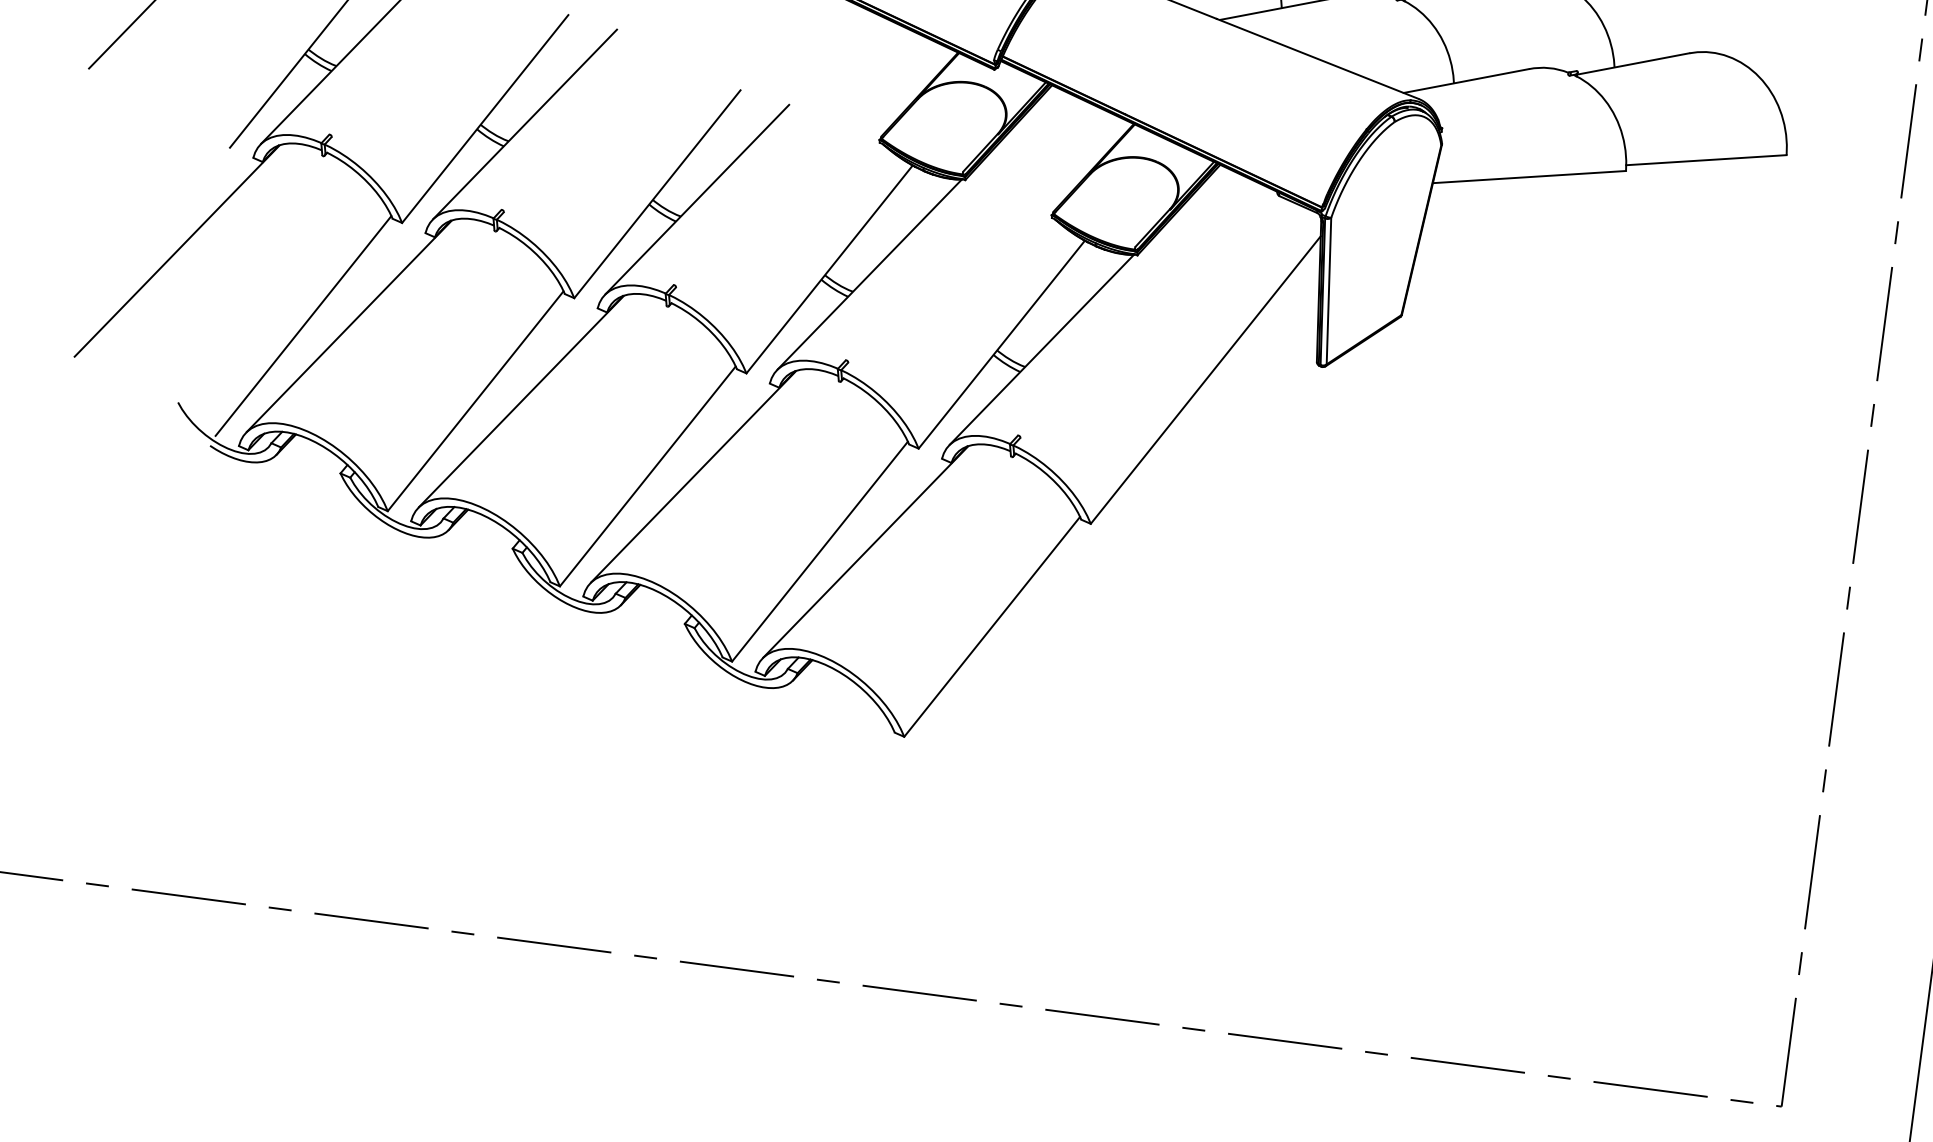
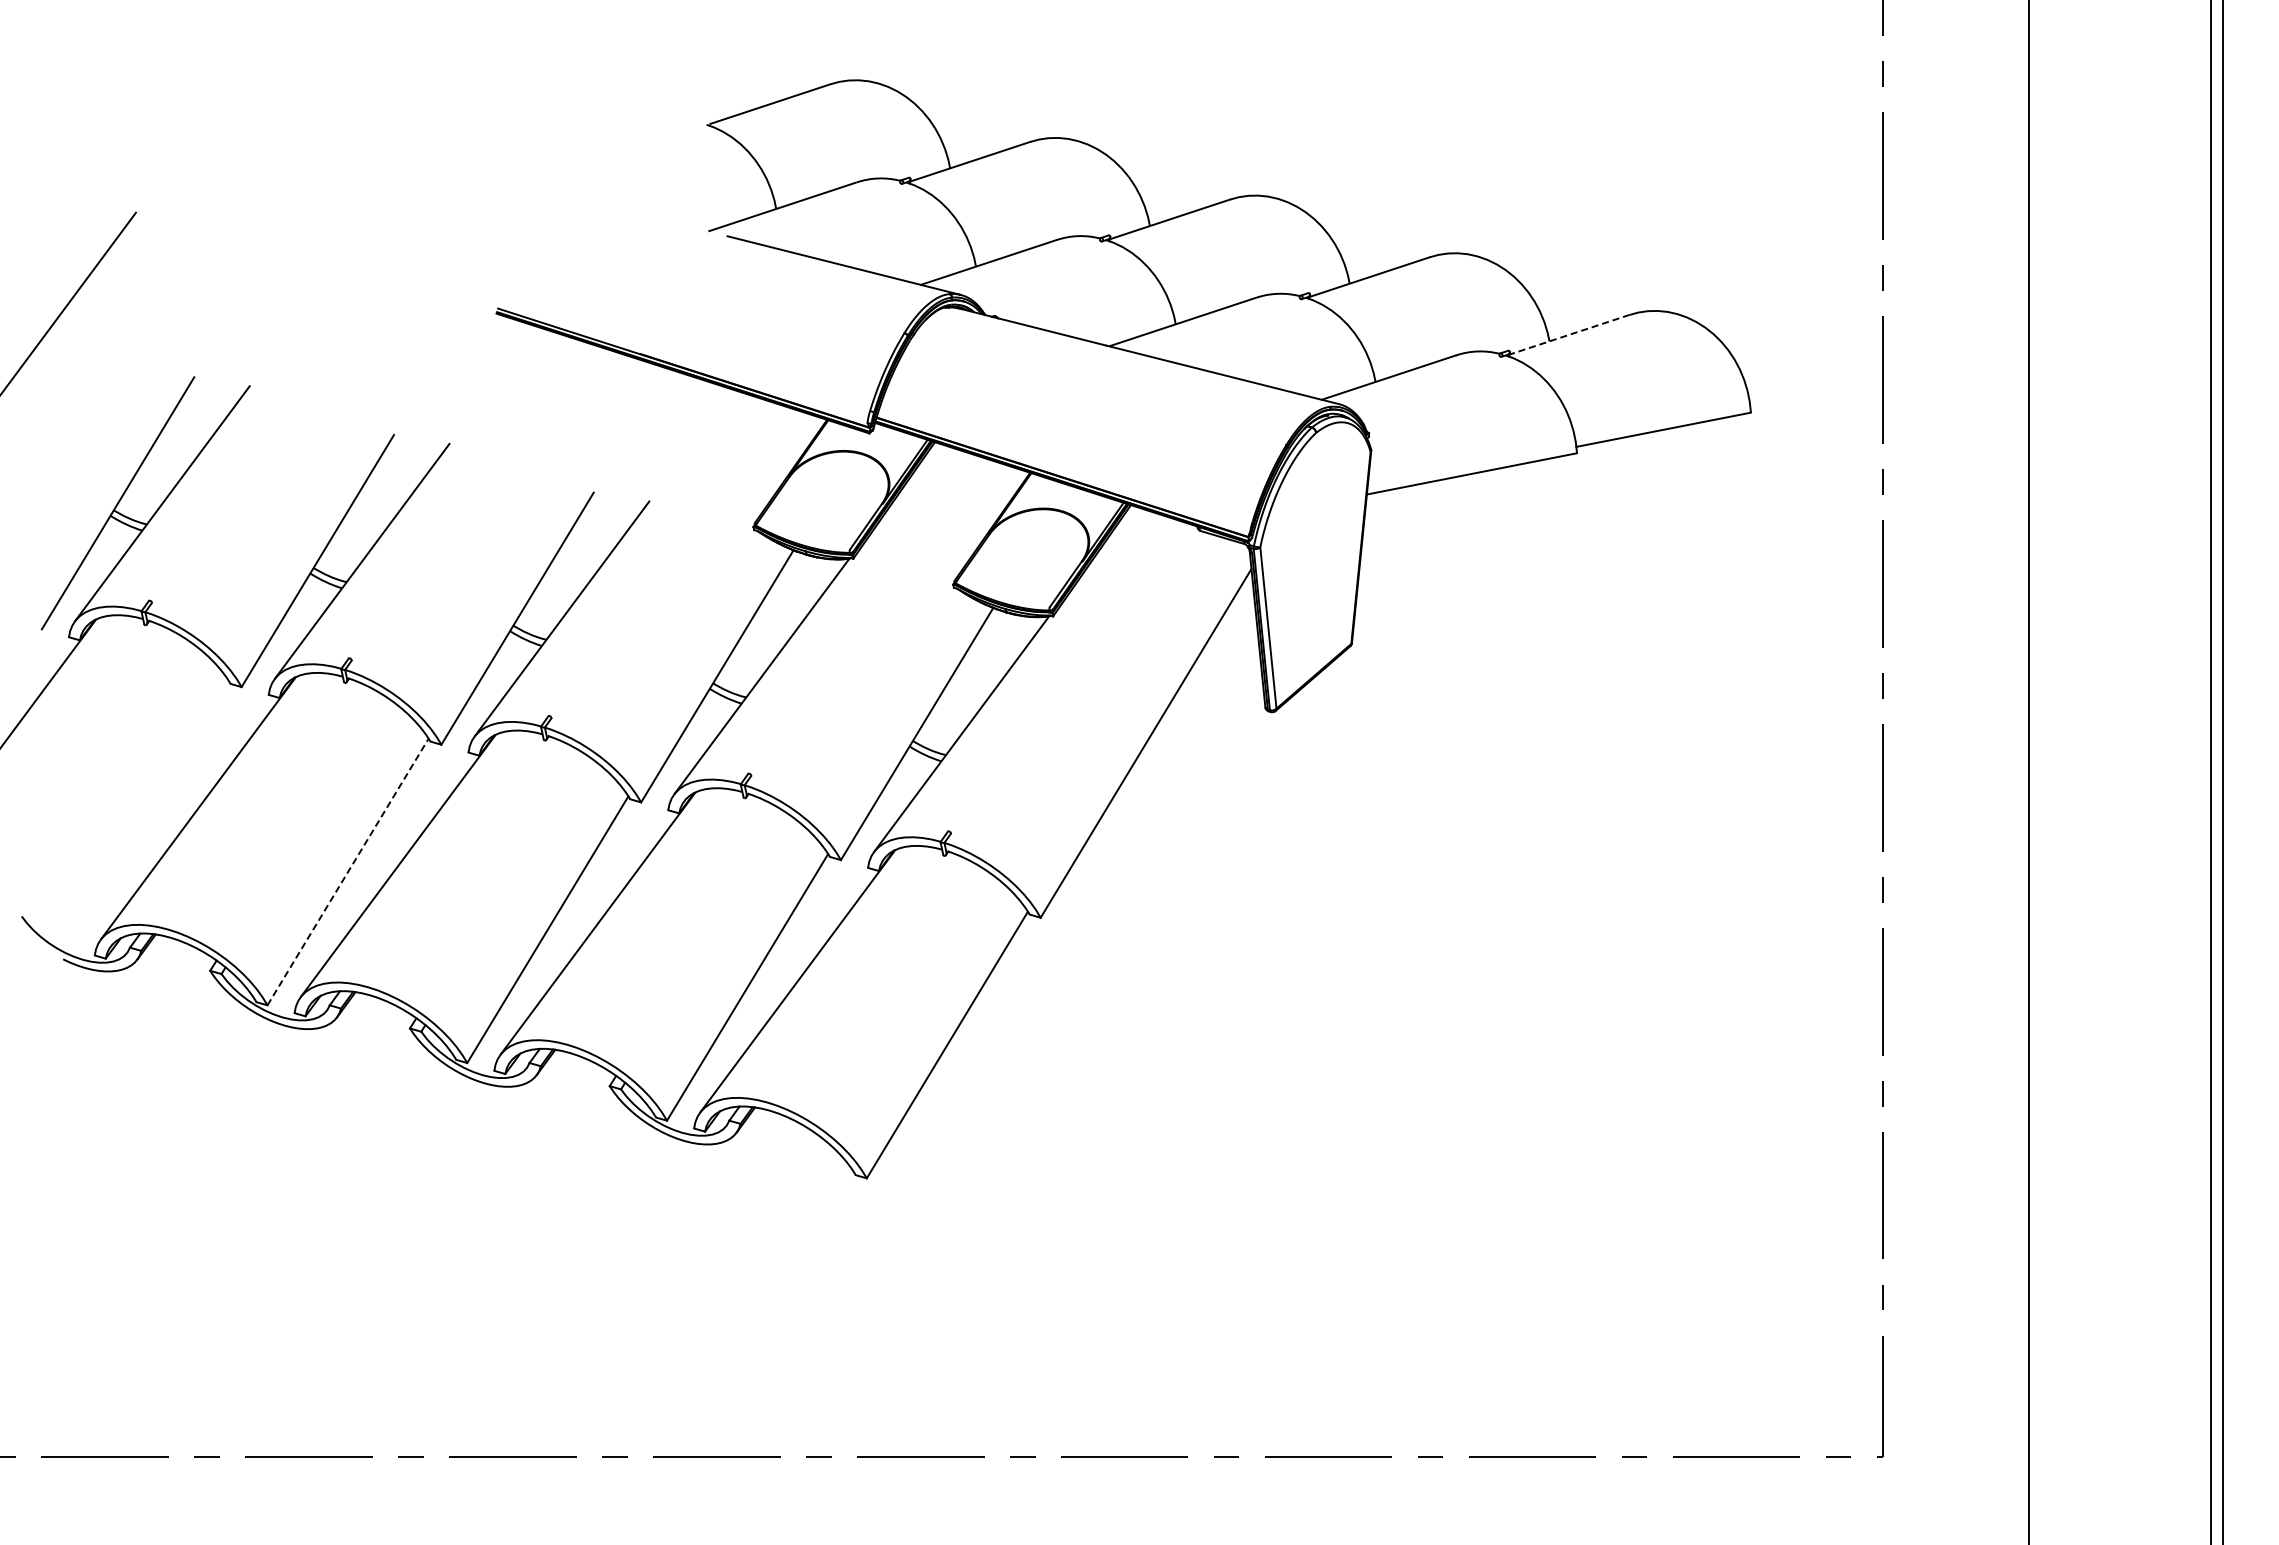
line: (1633, 63) -> (1569, 334), solid -> dashed
line: (302, 326) -> (147, 814), removed
line: (476, 401) -> (348, 872), solid -> dashed

